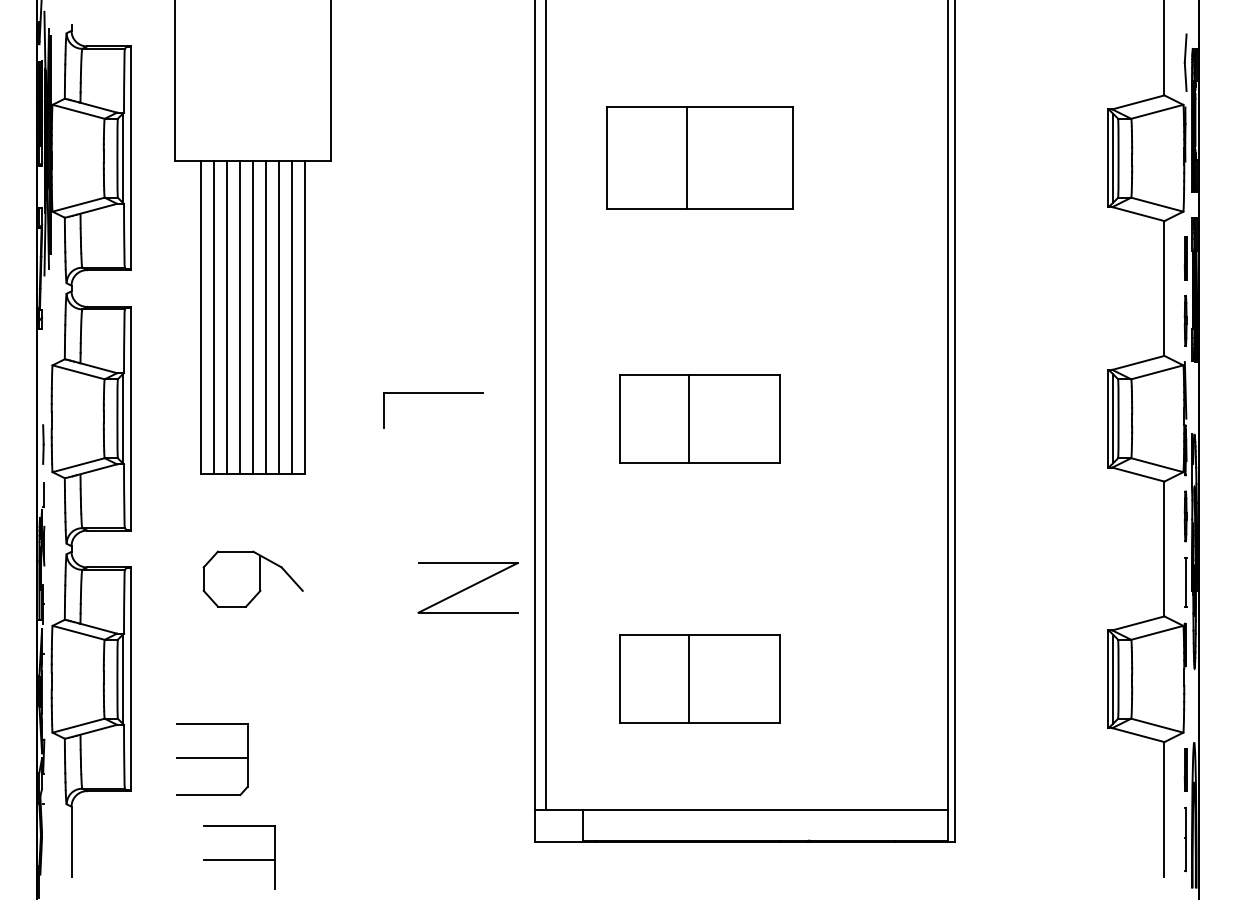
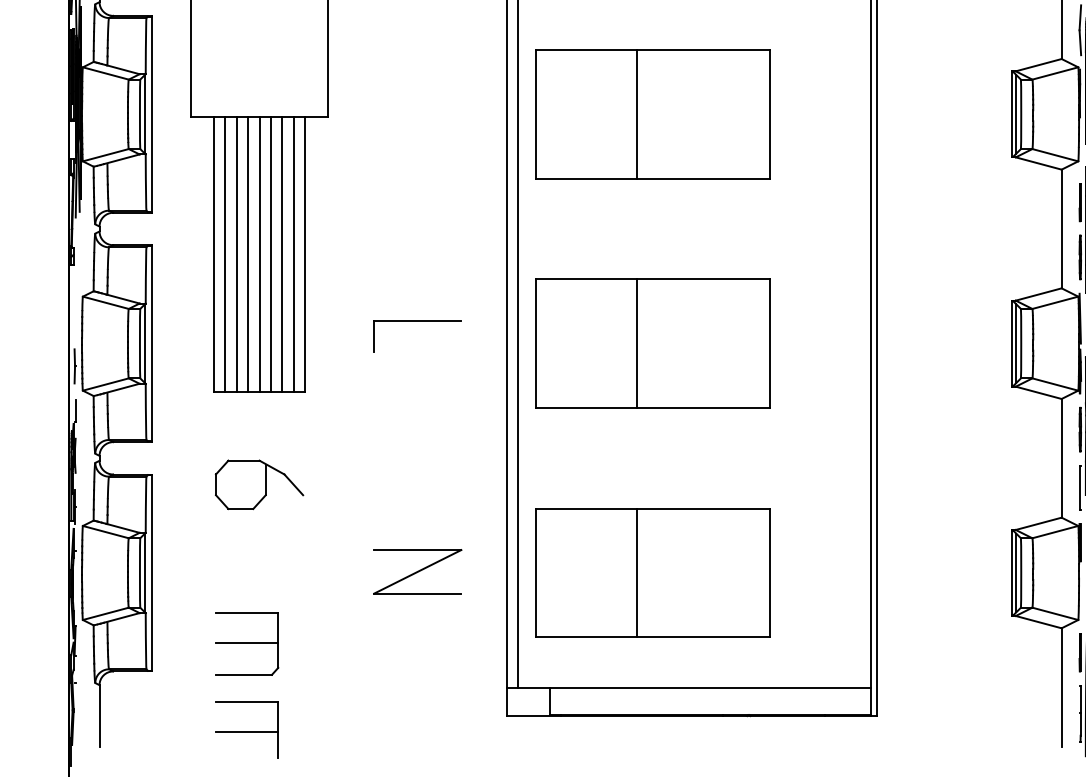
part: (699, 157) -> (652, 113), size x1.43
part: (699, 418) -> (652, 343), size x1.67
part: (467, 587) -> (417, 571), moved
part: (699, 678) -> (652, 572), size x1.67
part: (212, 759) -> (247, 643), moved

